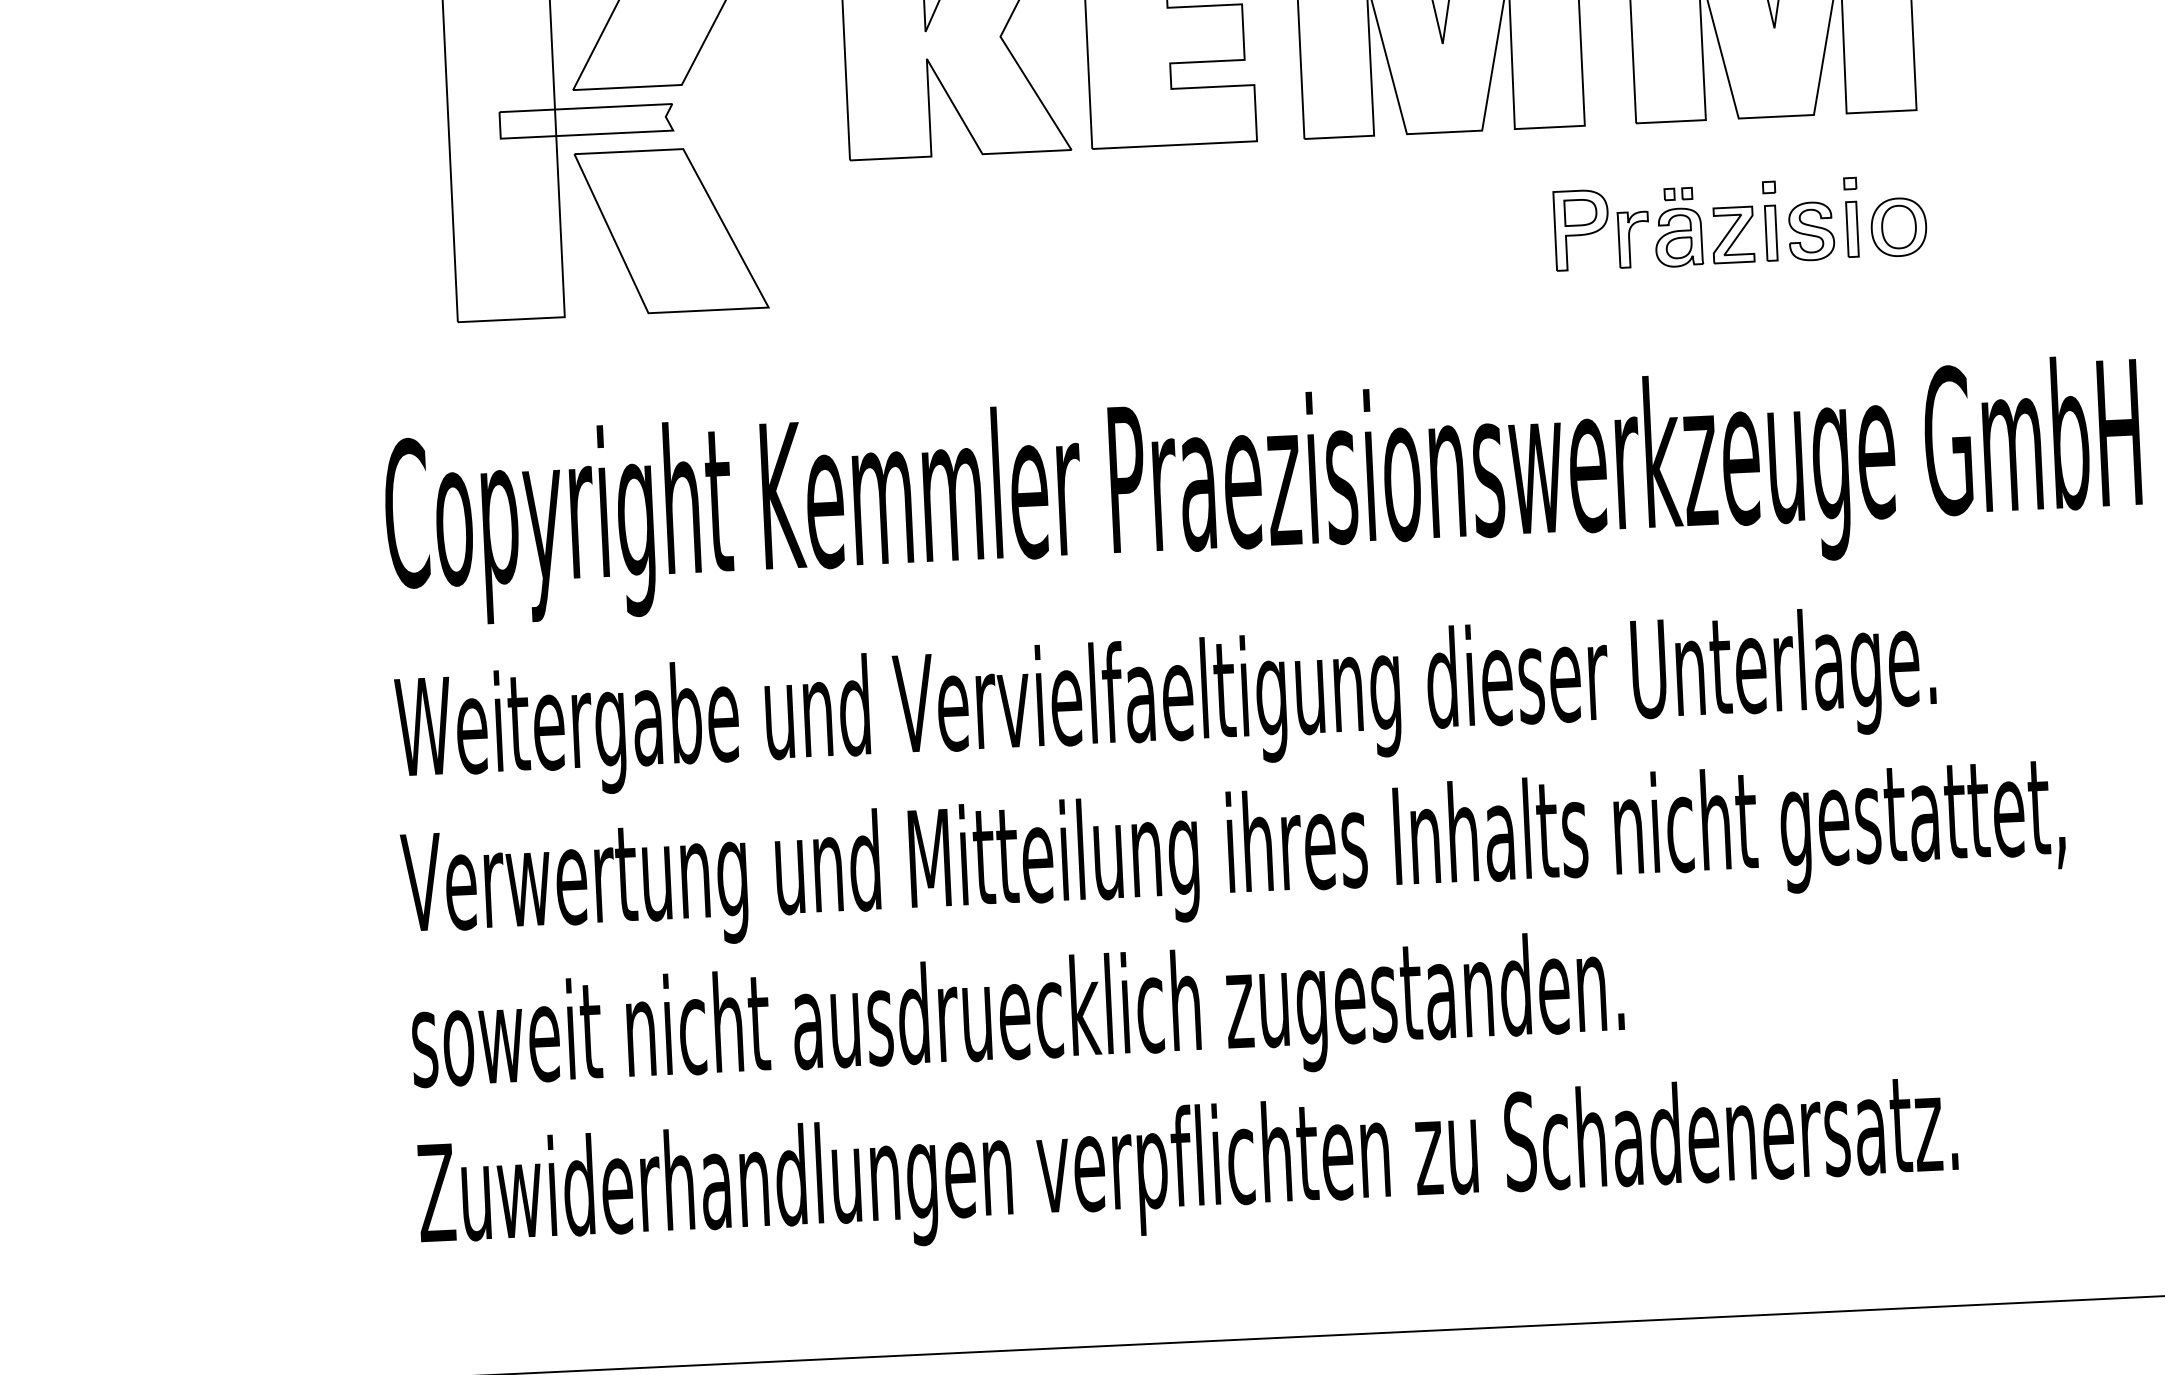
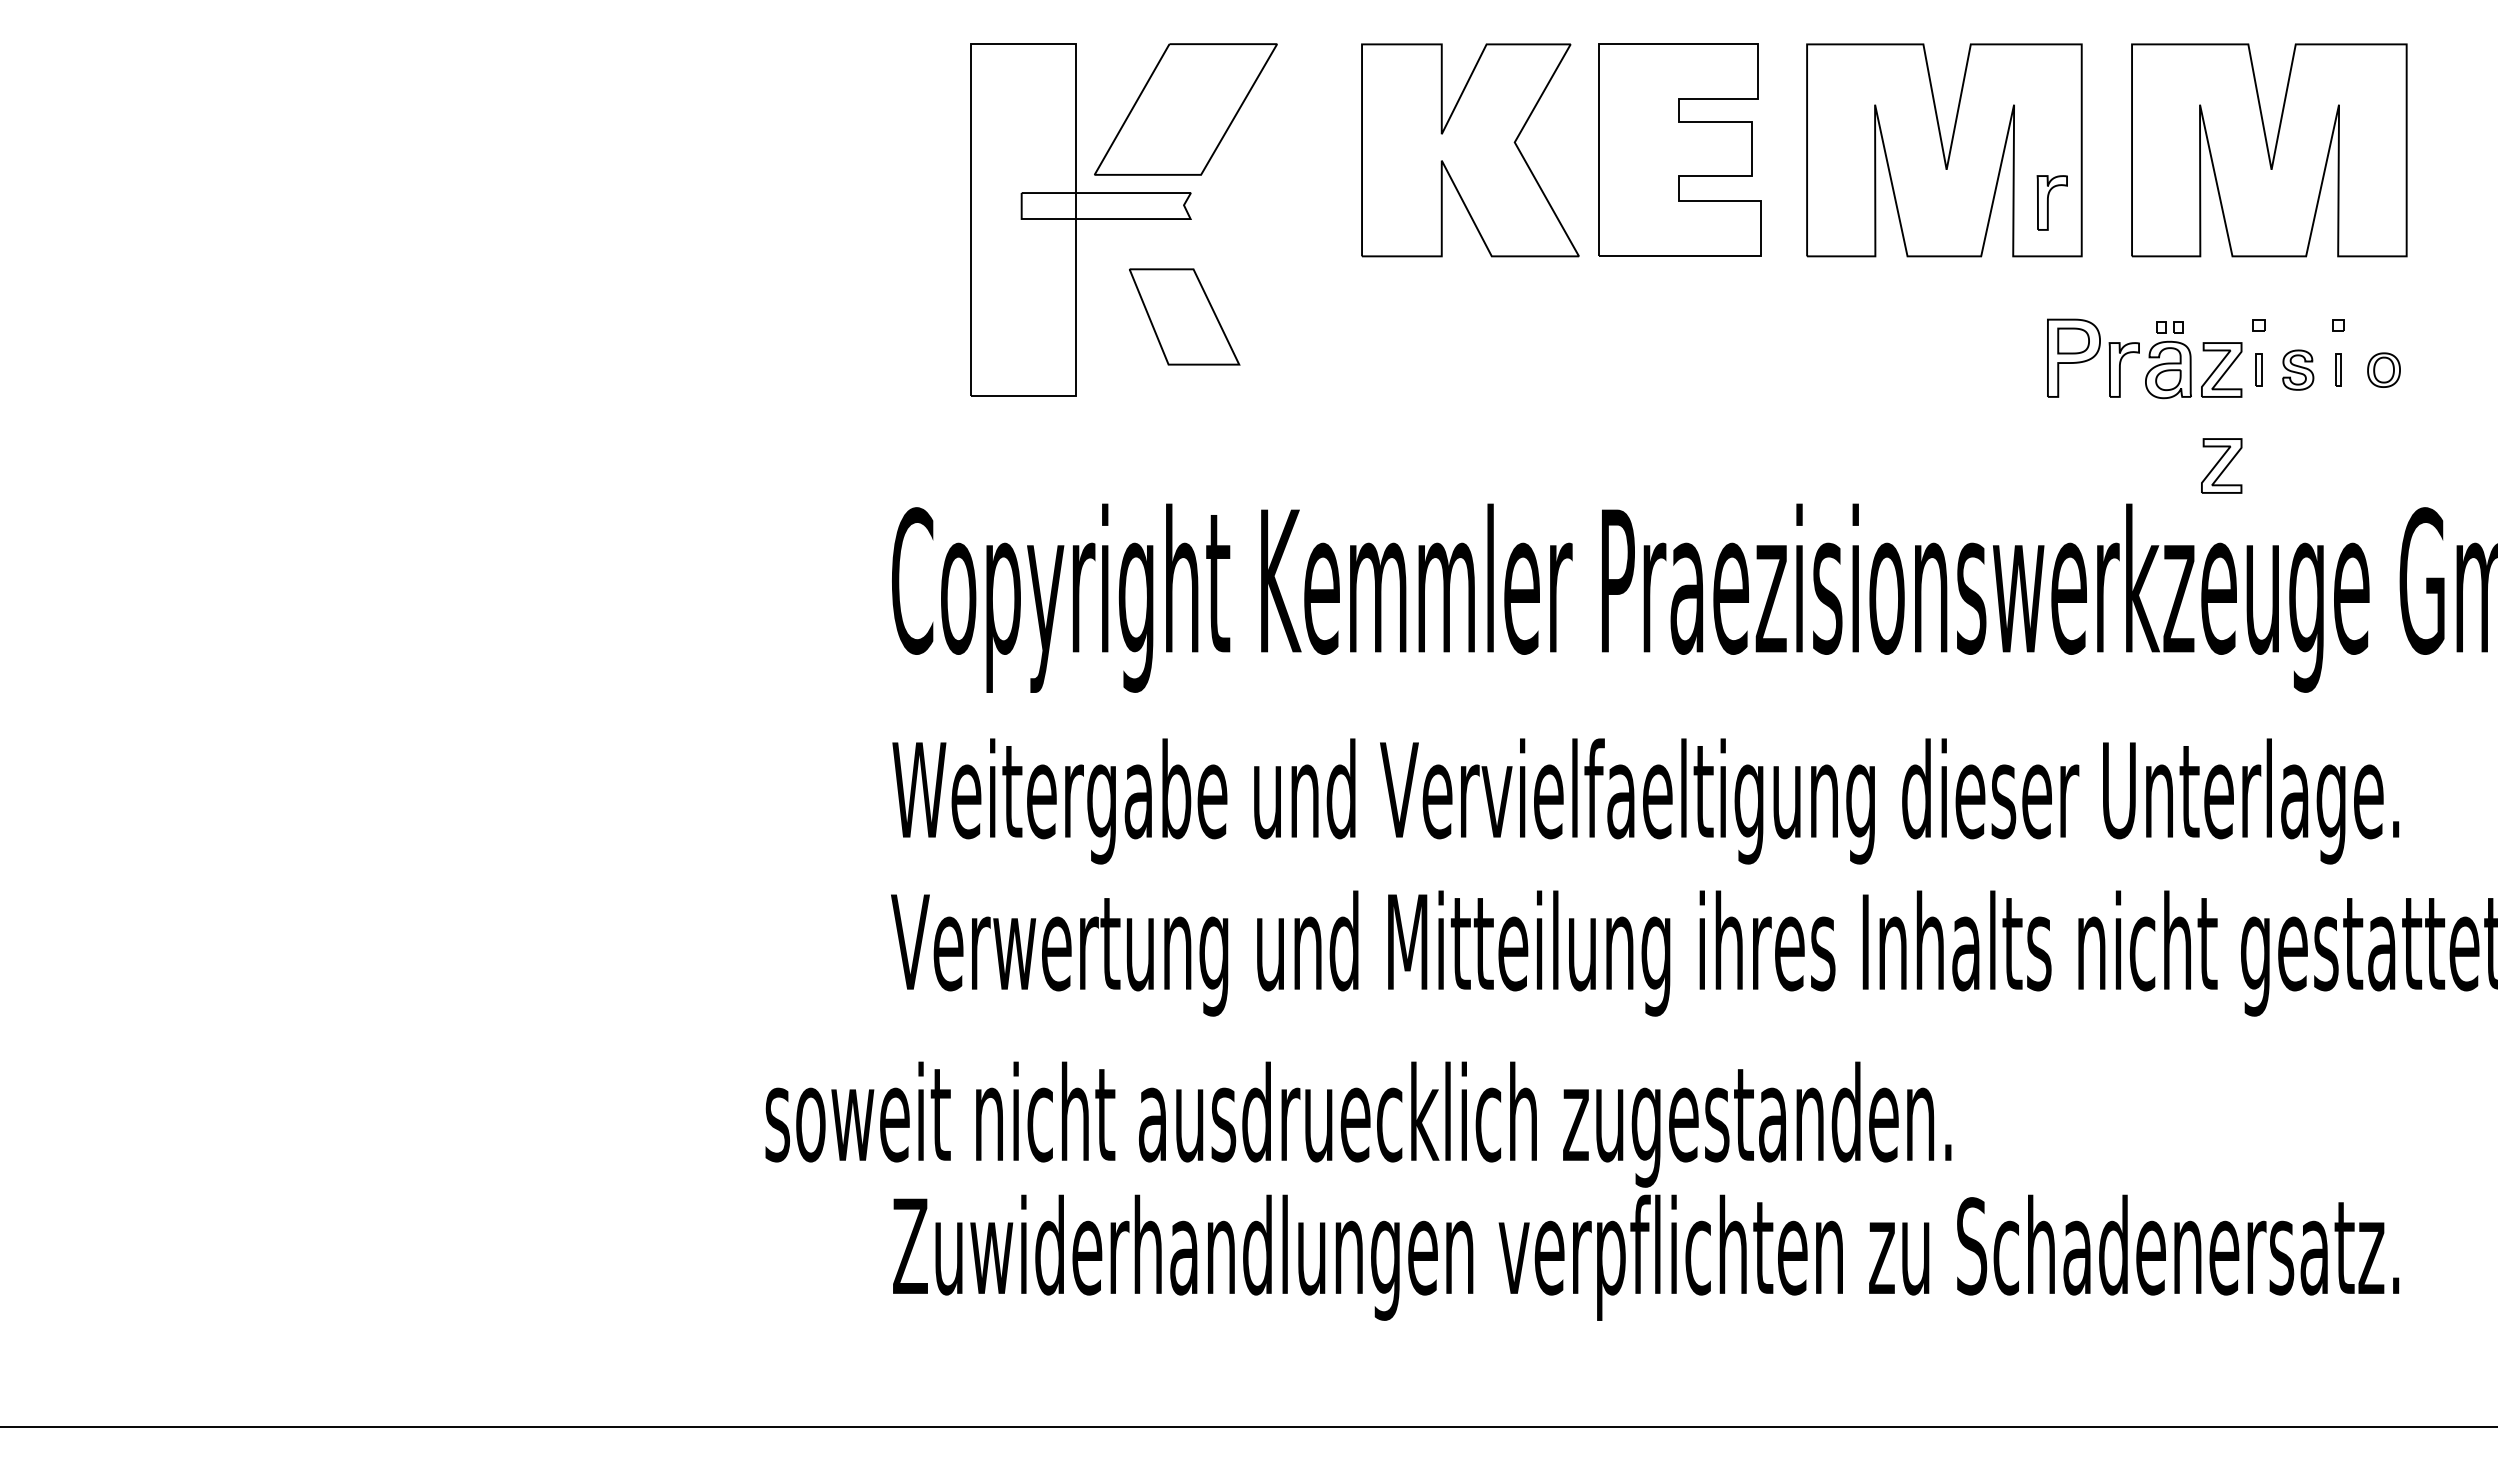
part: (1551, 72) -> (2051, 202), added
part: (1898, 227) -> (2383, 370), size x0.6
part: (1852, 228) -> (2338, 369), size x0.6
part: (671, 230) -> (1184, 316), size x0.6
part: (1810, 231) -> (2297, 370), size x0.7
part: (1770, 232) -> (2258, 369), size x0.6
part: (1737, 332) -> (2221, 465), added
text: (1018, 1021) -> (1358, 1124), moved

